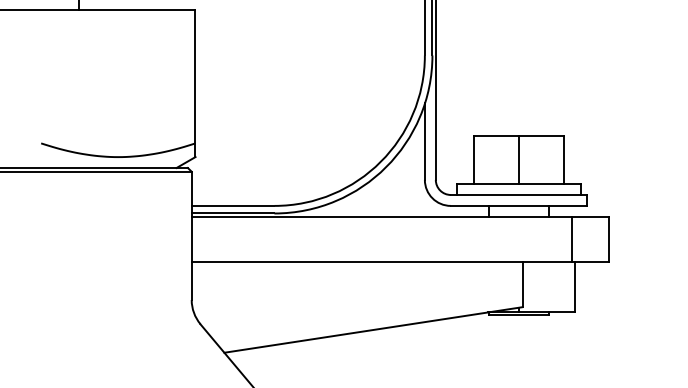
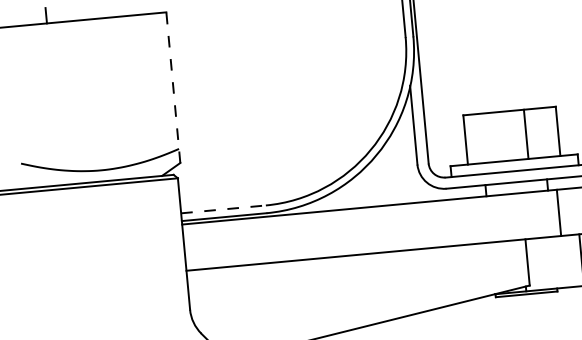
line: (195, 83) -> (173, 87), solid -> dashed
line: (518, 160) -> (525, 134), moved
line: (233, 205) -> (223, 208), solid -> dashed
line: (571, 239) -> (558, 212), moved

